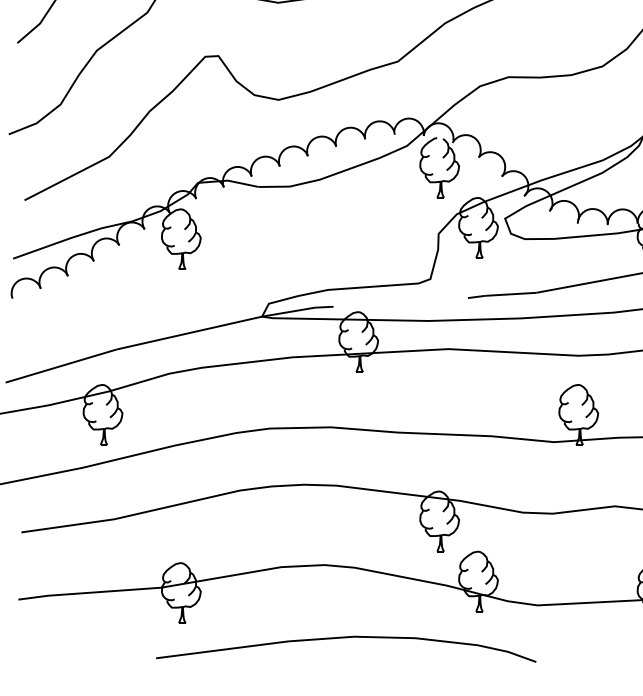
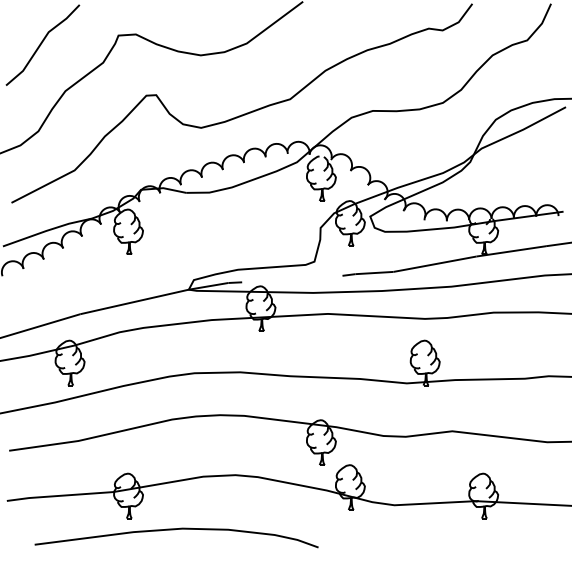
curve: (343, 639) -> (174, 530), moved

